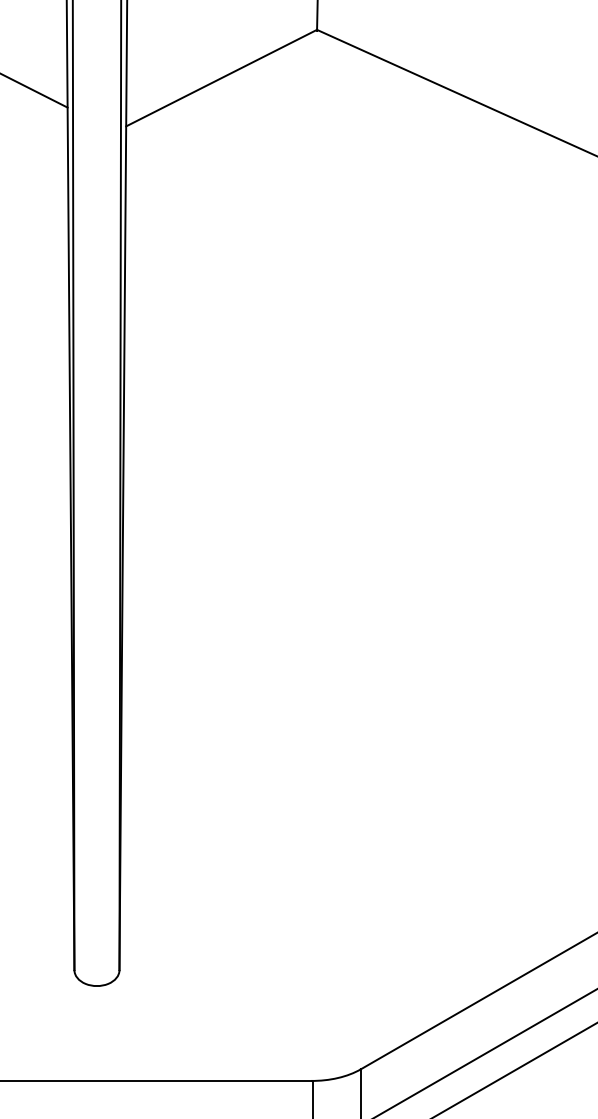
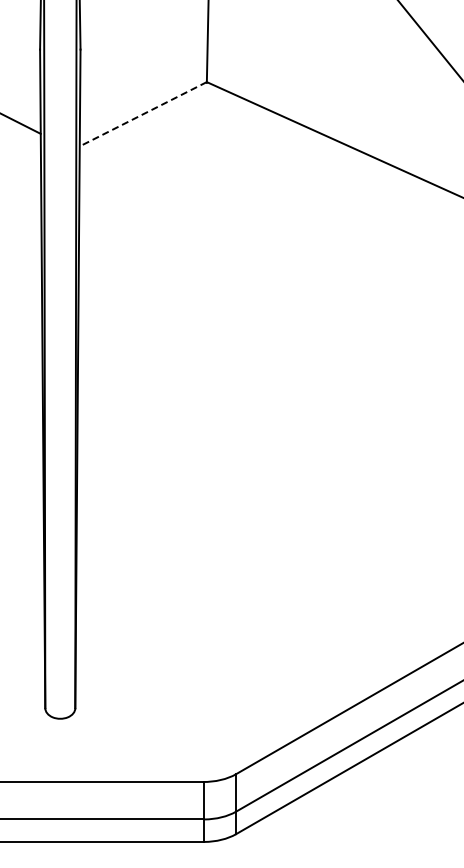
line: (220, 78) -> (142, 114), solid -> dashed

